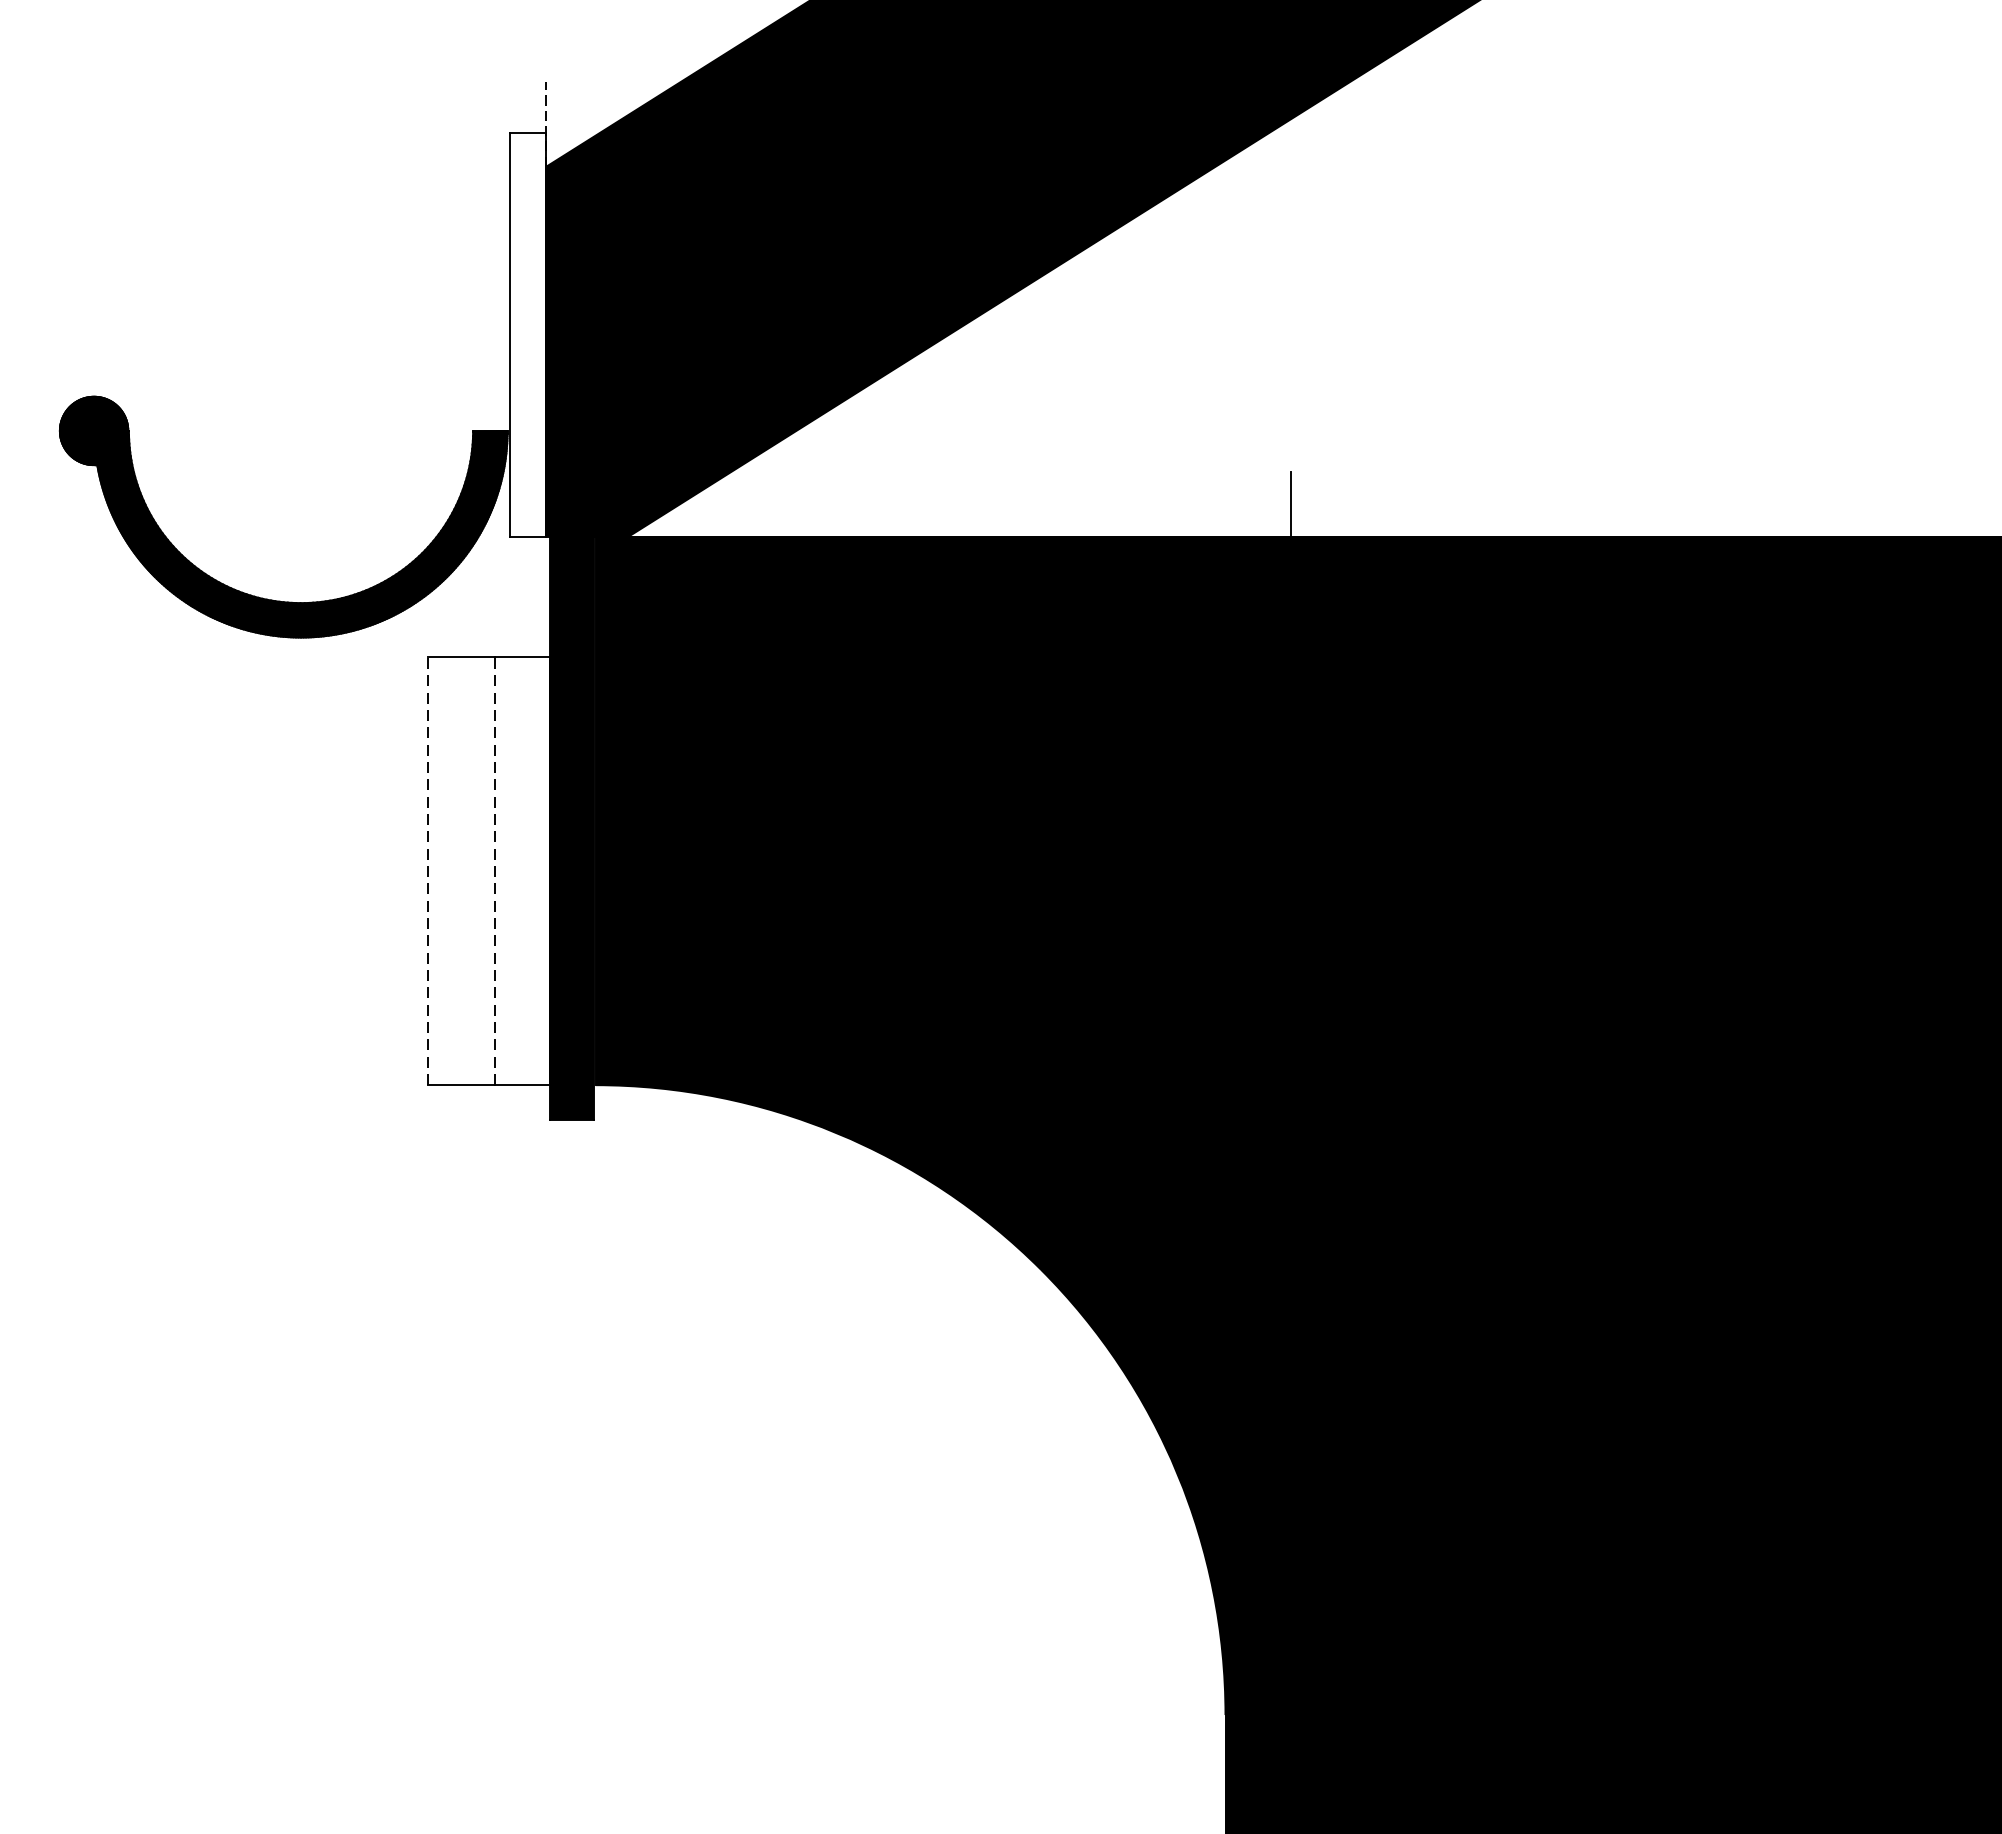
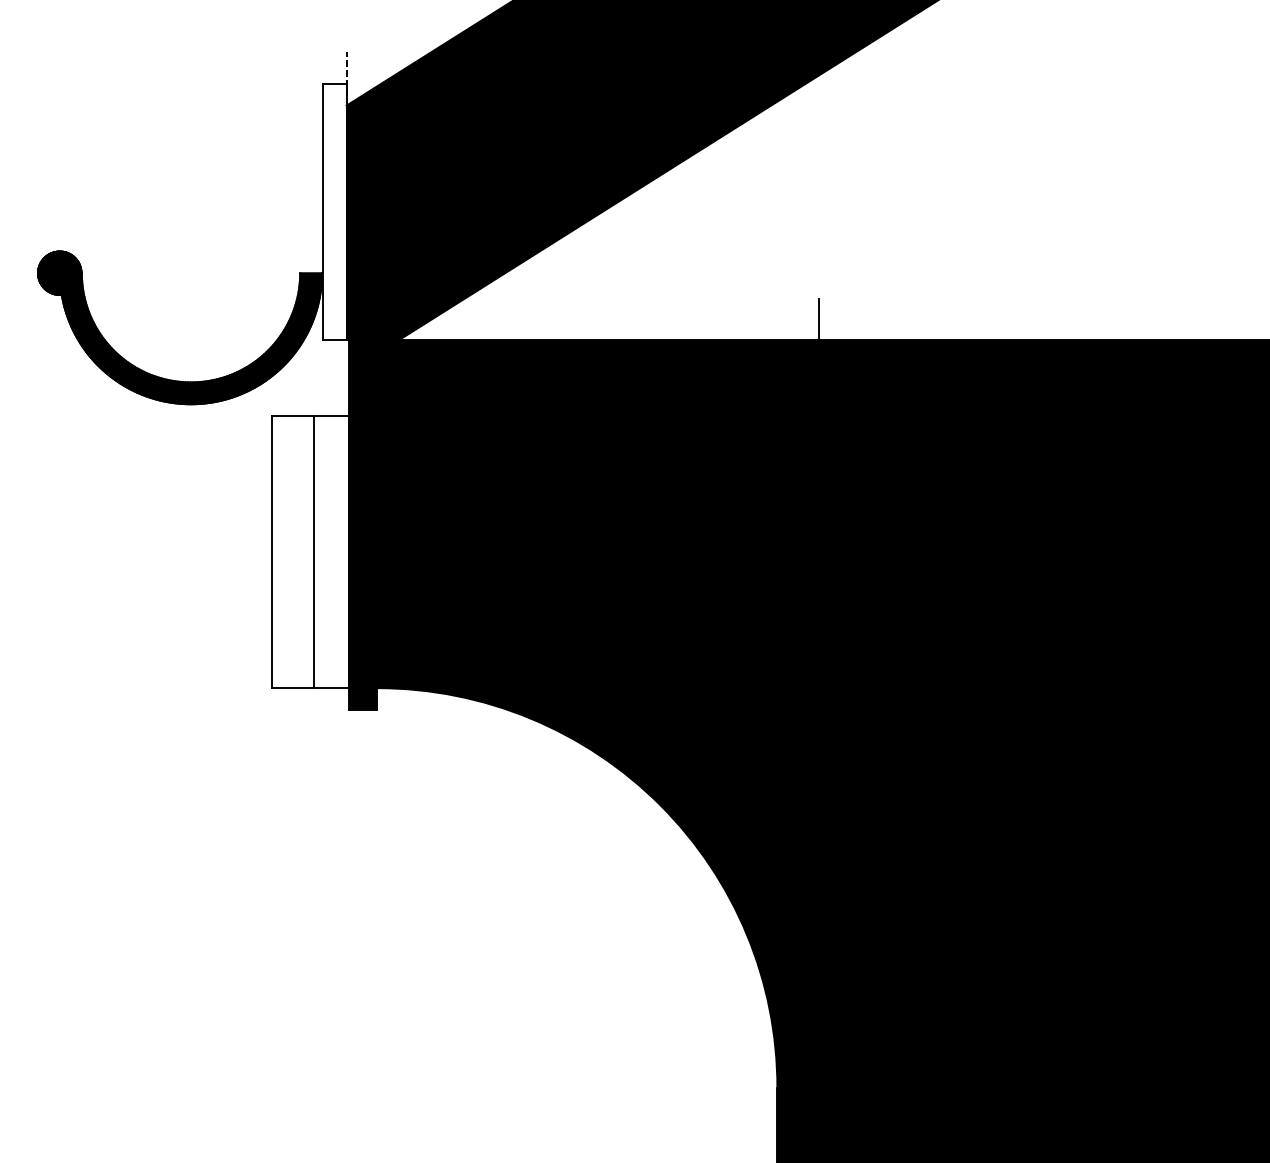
line: (427, 871) -> (271, 552), dashed -> solid
line: (495, 871) -> (314, 552), dashed -> solid

